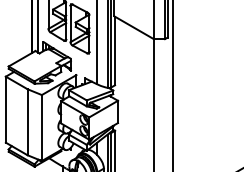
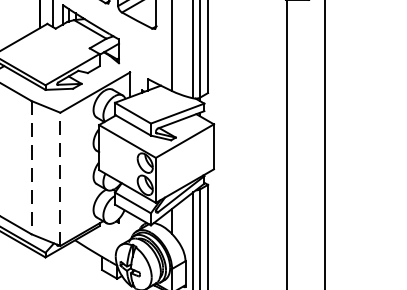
line: (27, 122) -> (31, 168), solid -> dashed
line: (41, 127) -> (59, 178), solid -> dashed

